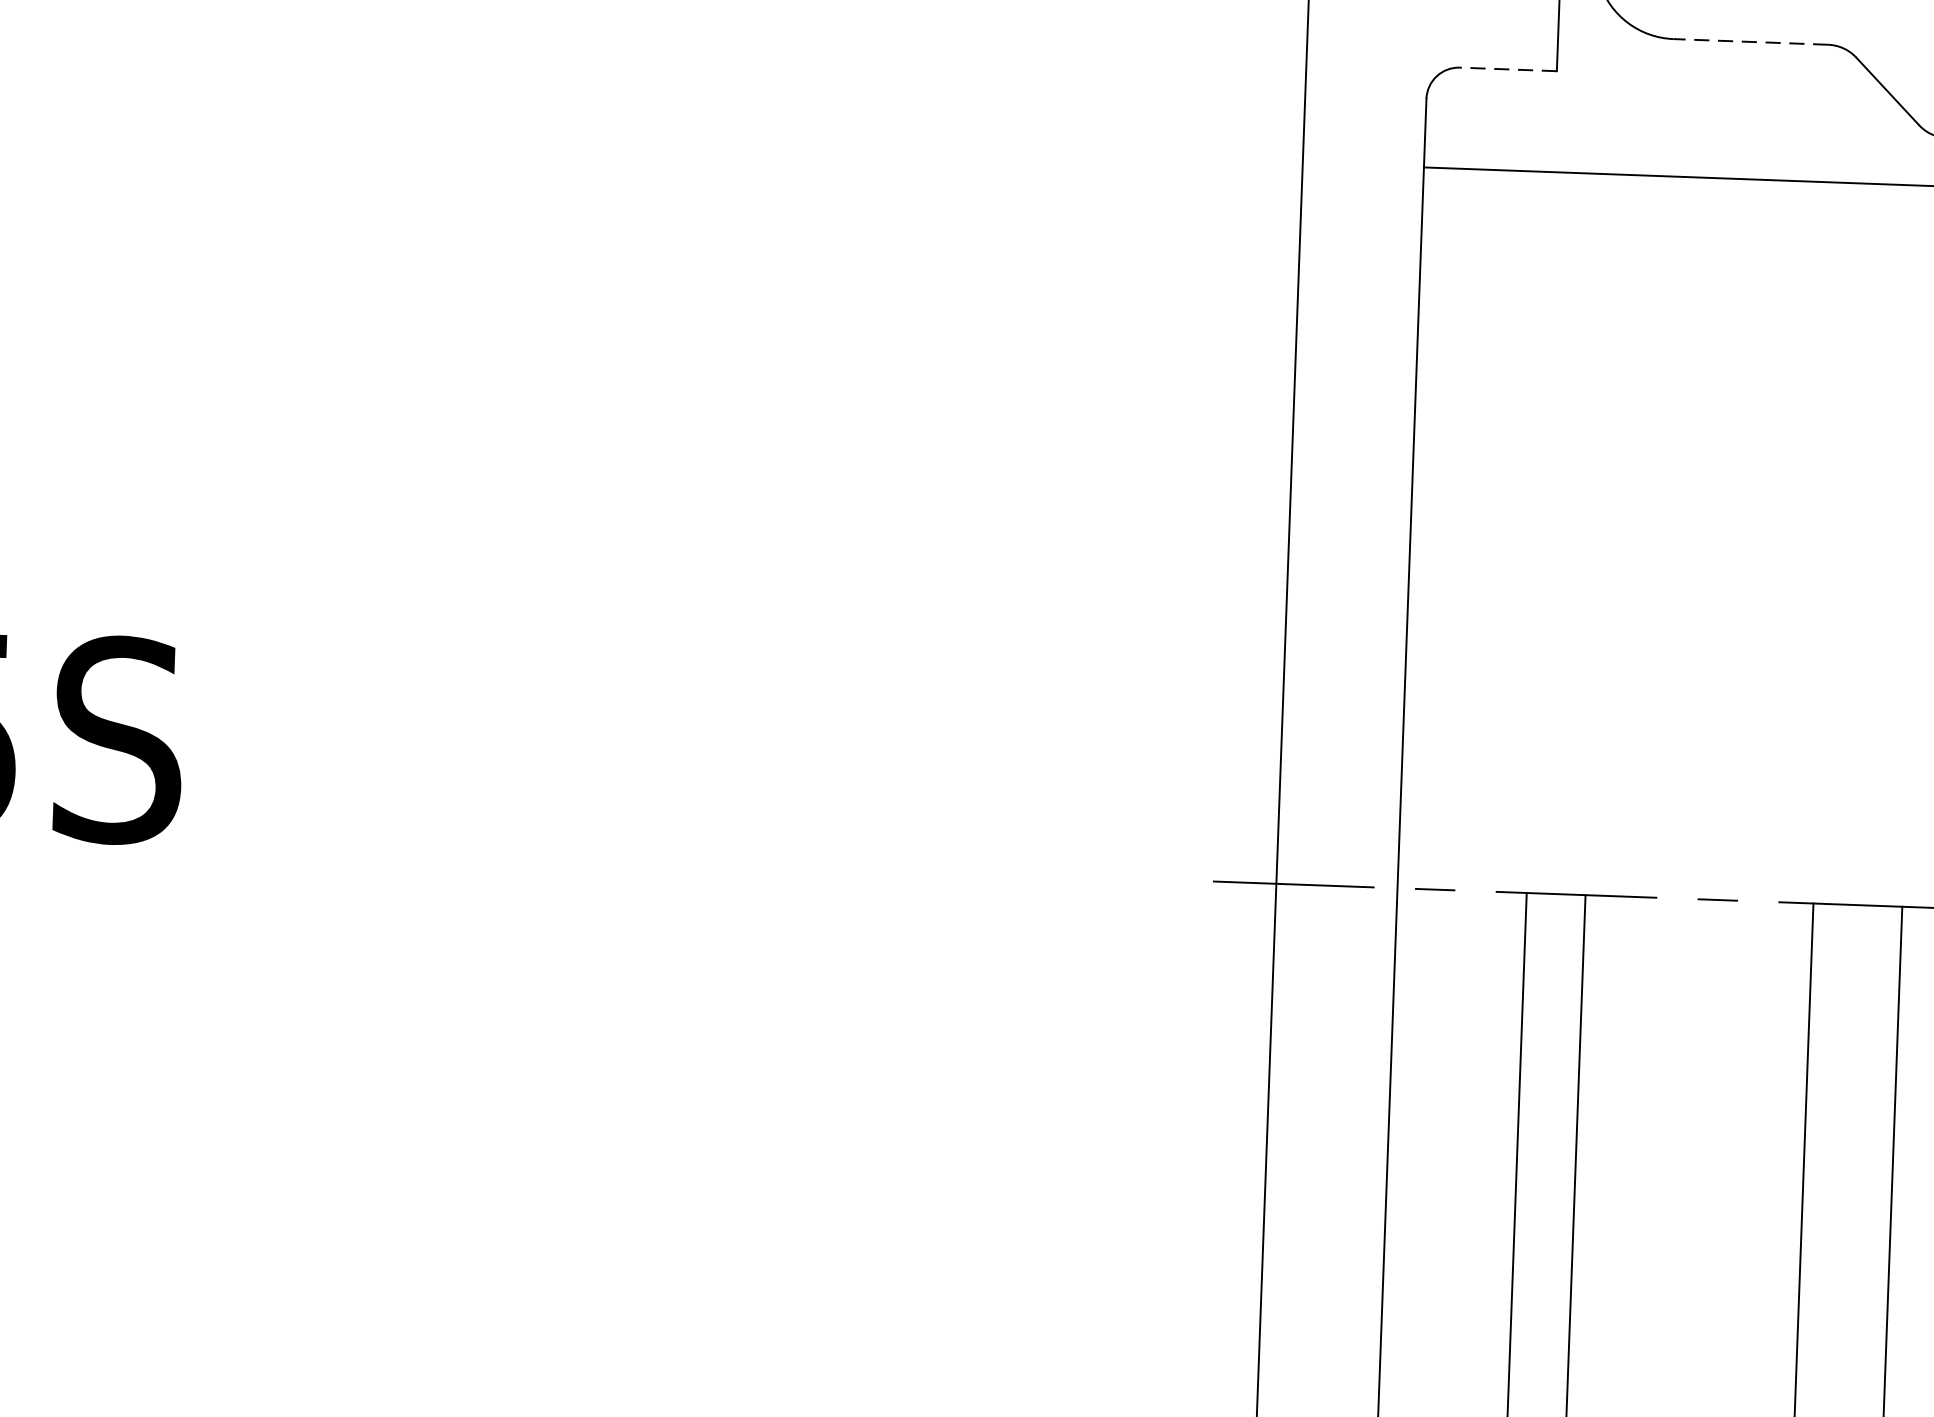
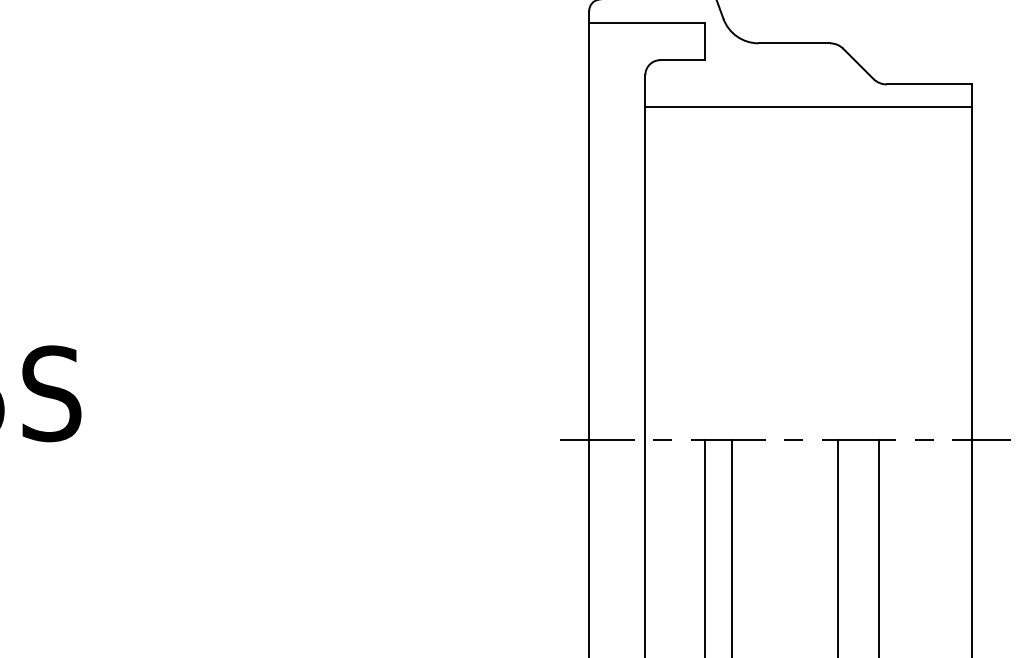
line: (1751, 42) -> (794, 43), dashed -> solid
line: (1507, 70) -> (682, 60), dashed -> solid

